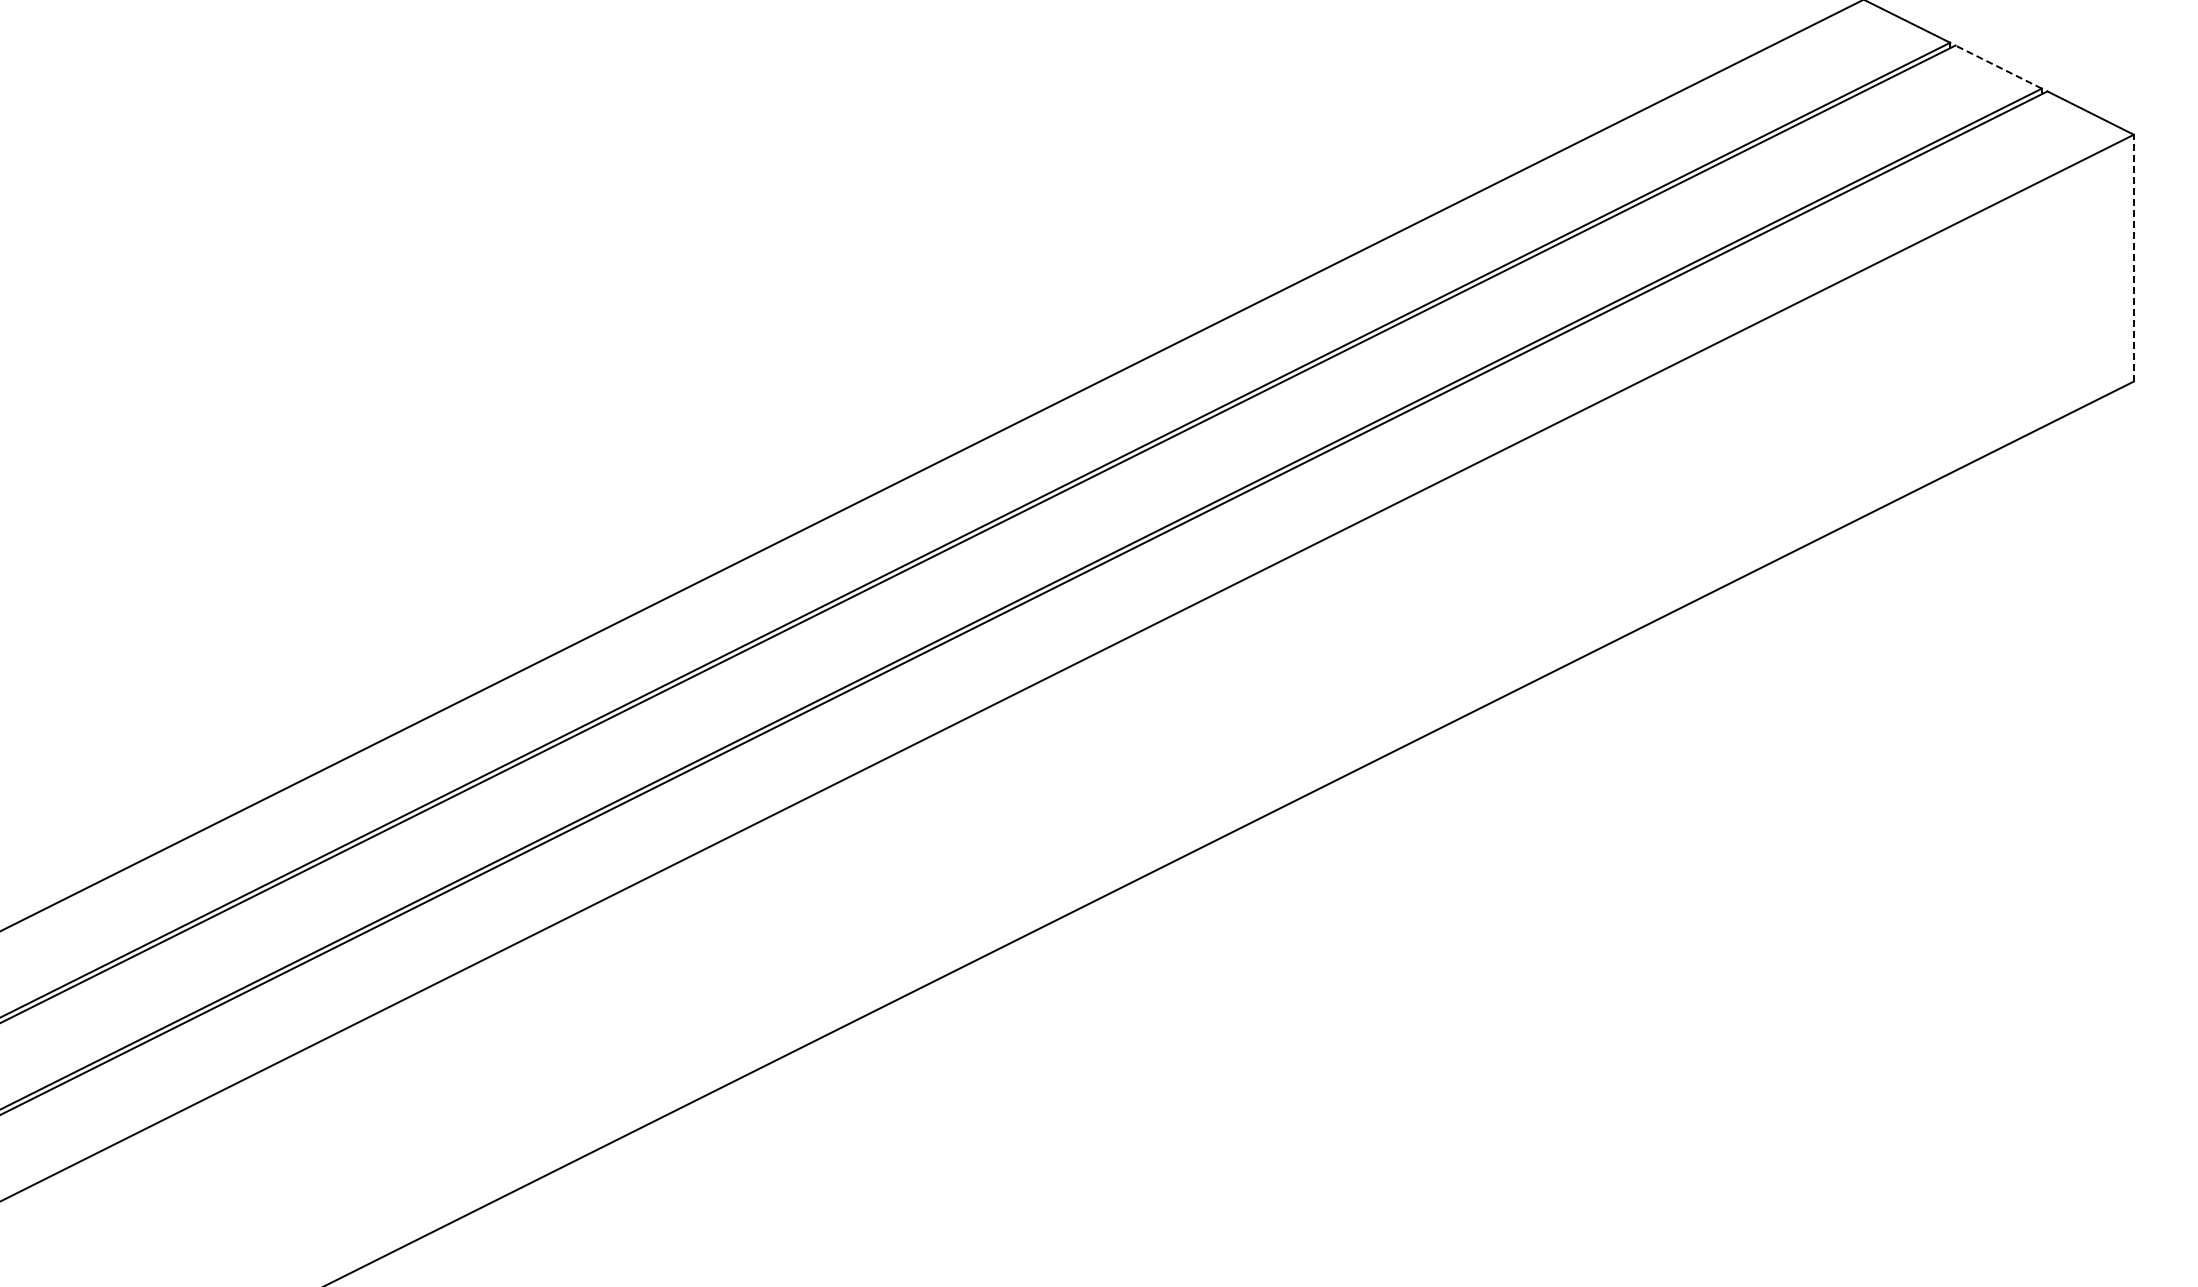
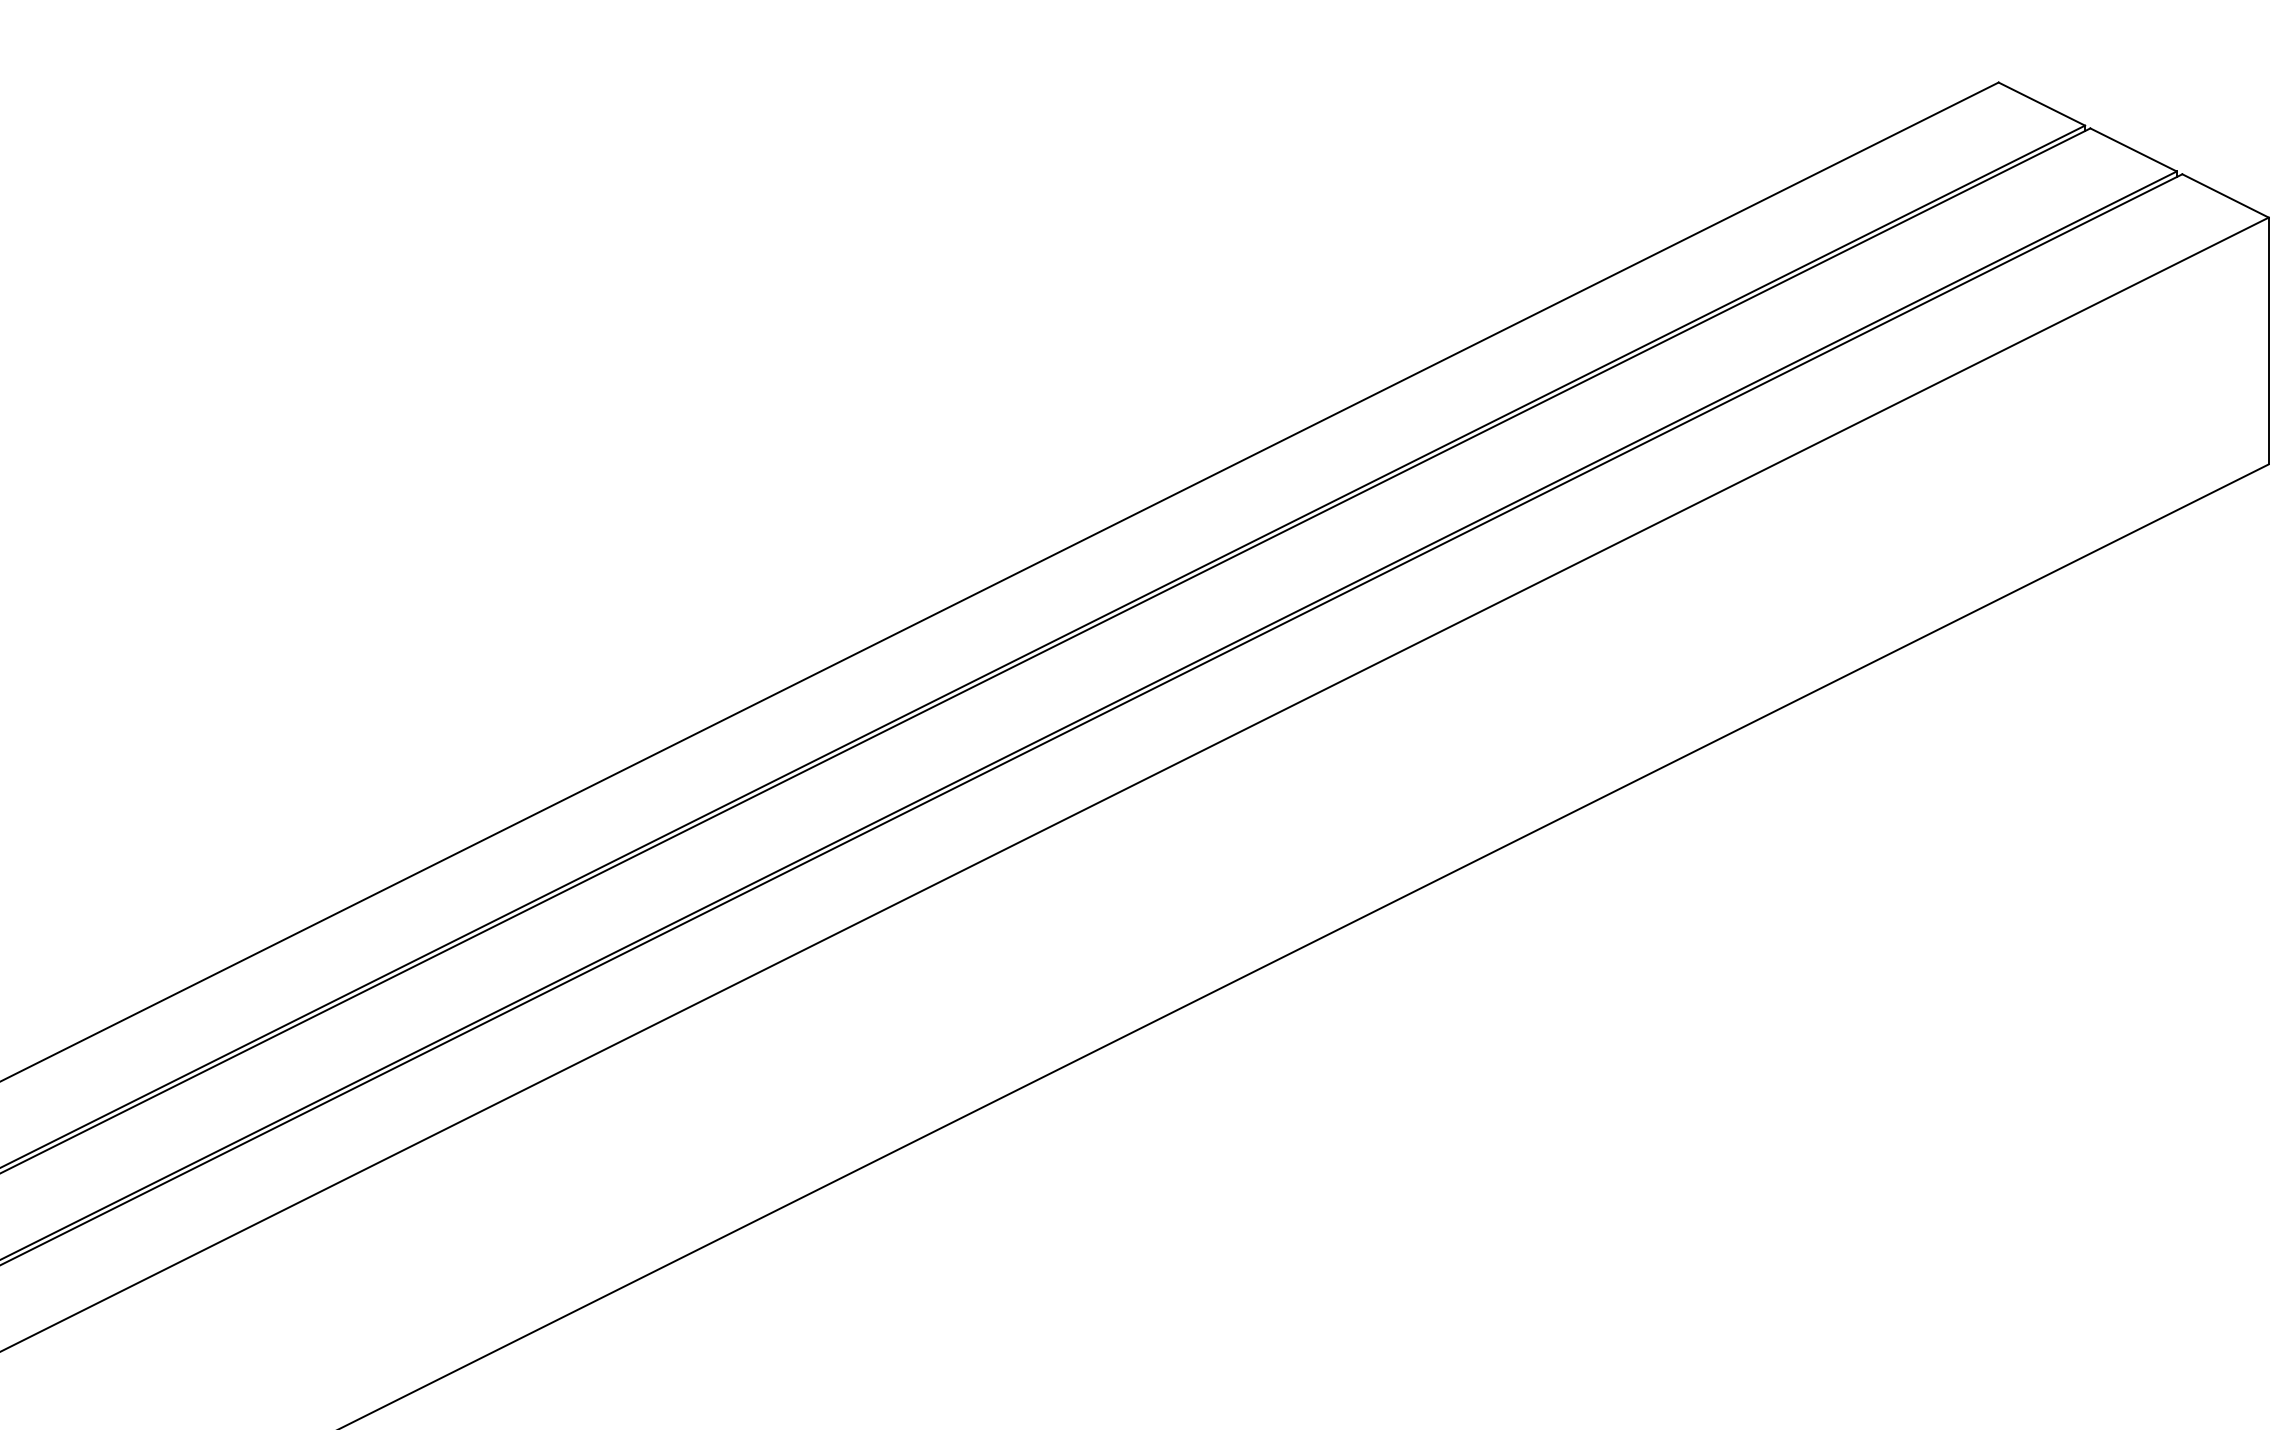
line: (1998, 66) -> (2133, 149), dashed -> solid
line: (2133, 257) -> (2268, 340), dashed -> solid

